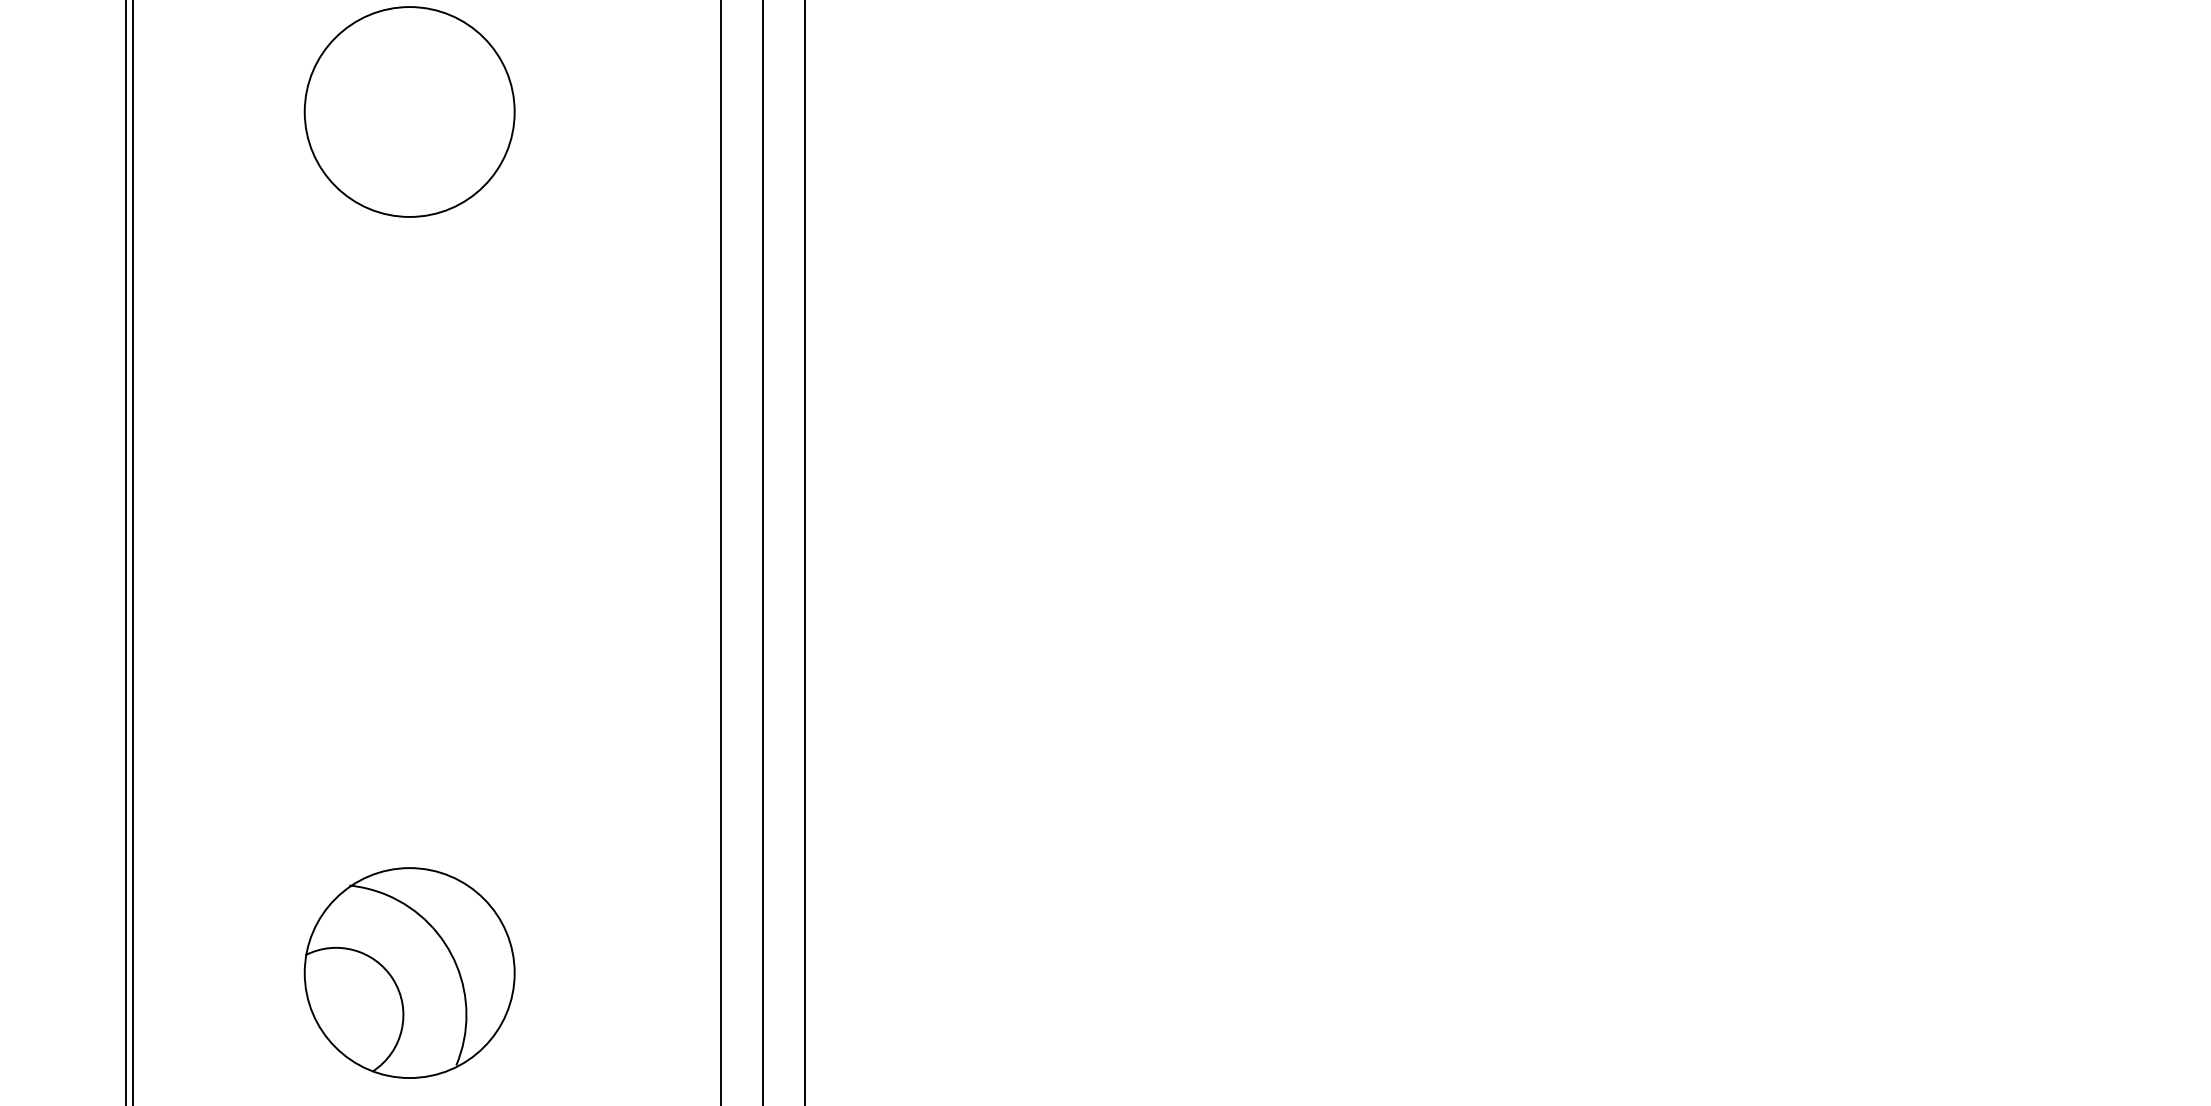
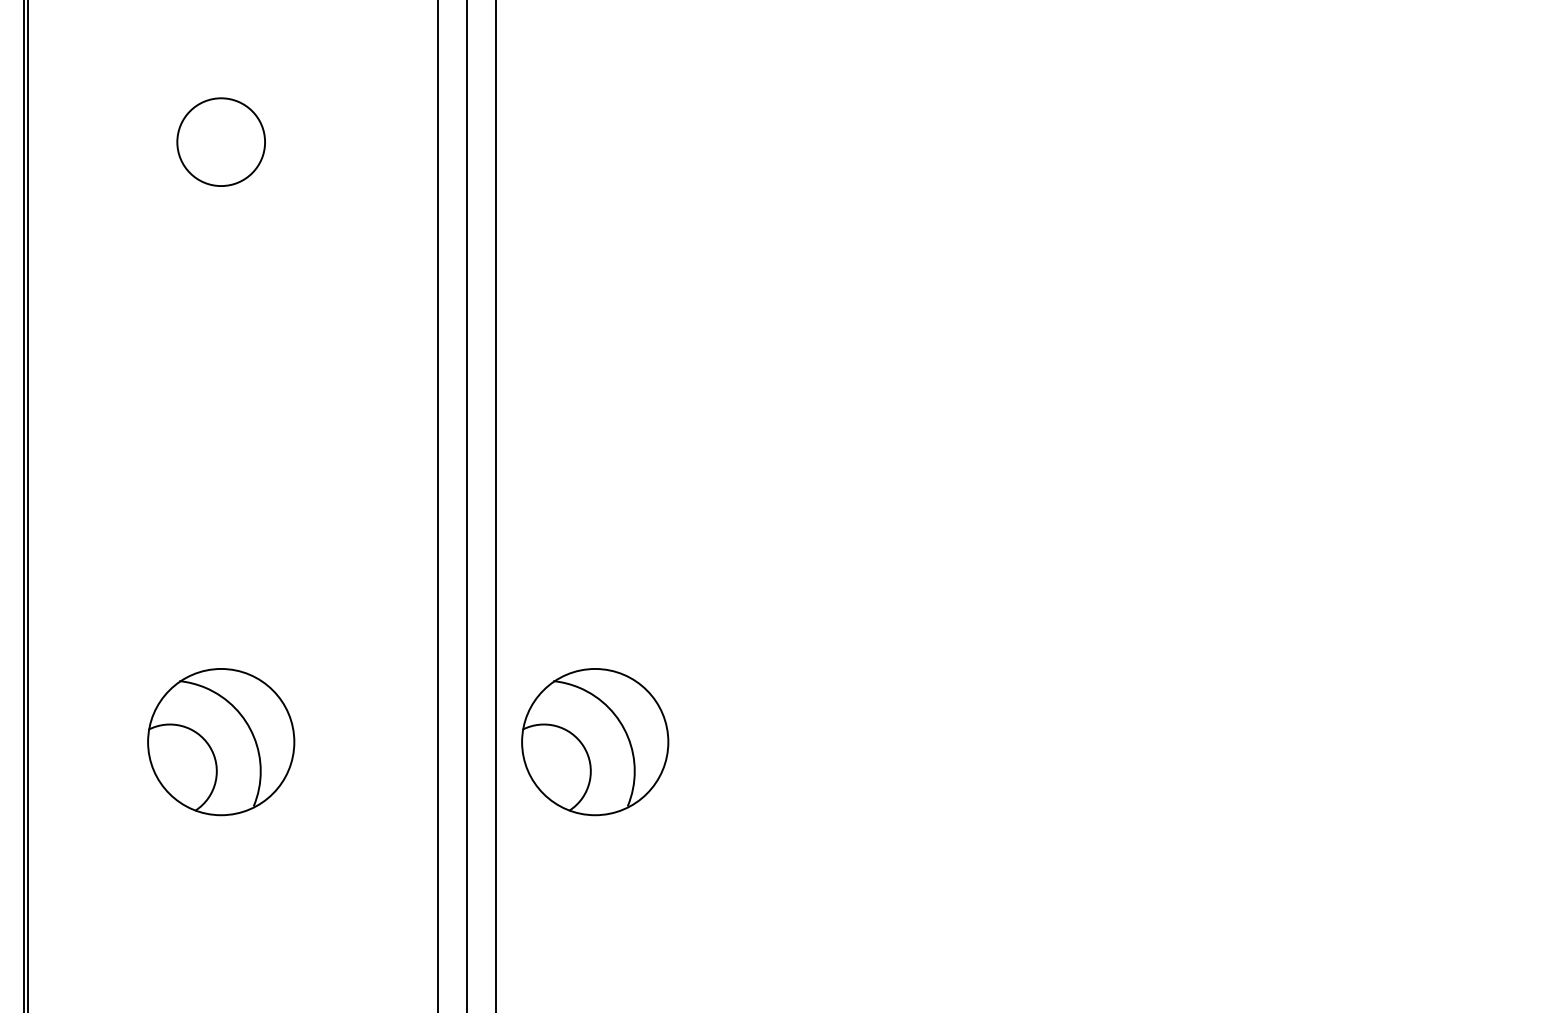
circle: (410, 112) -> (221, 142), size x0.6
part: (946, 973) -> (595, 742), added

